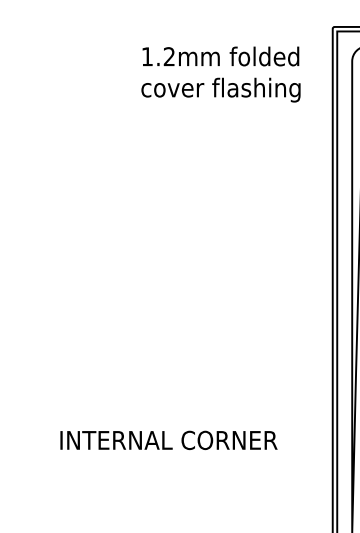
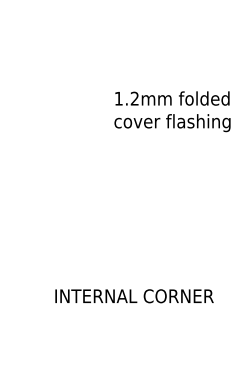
text: (220, 74) -> (172, 111), moved

